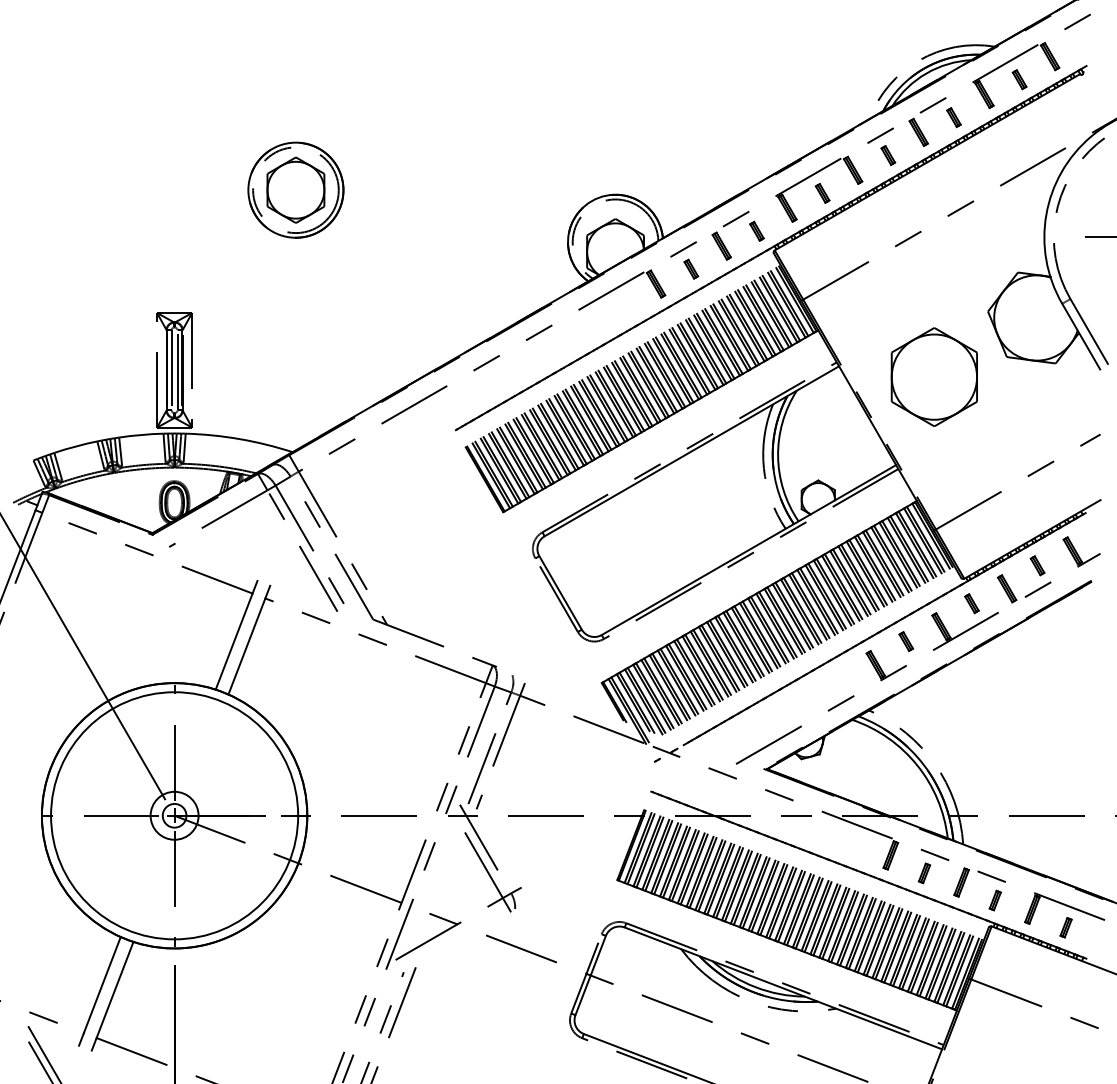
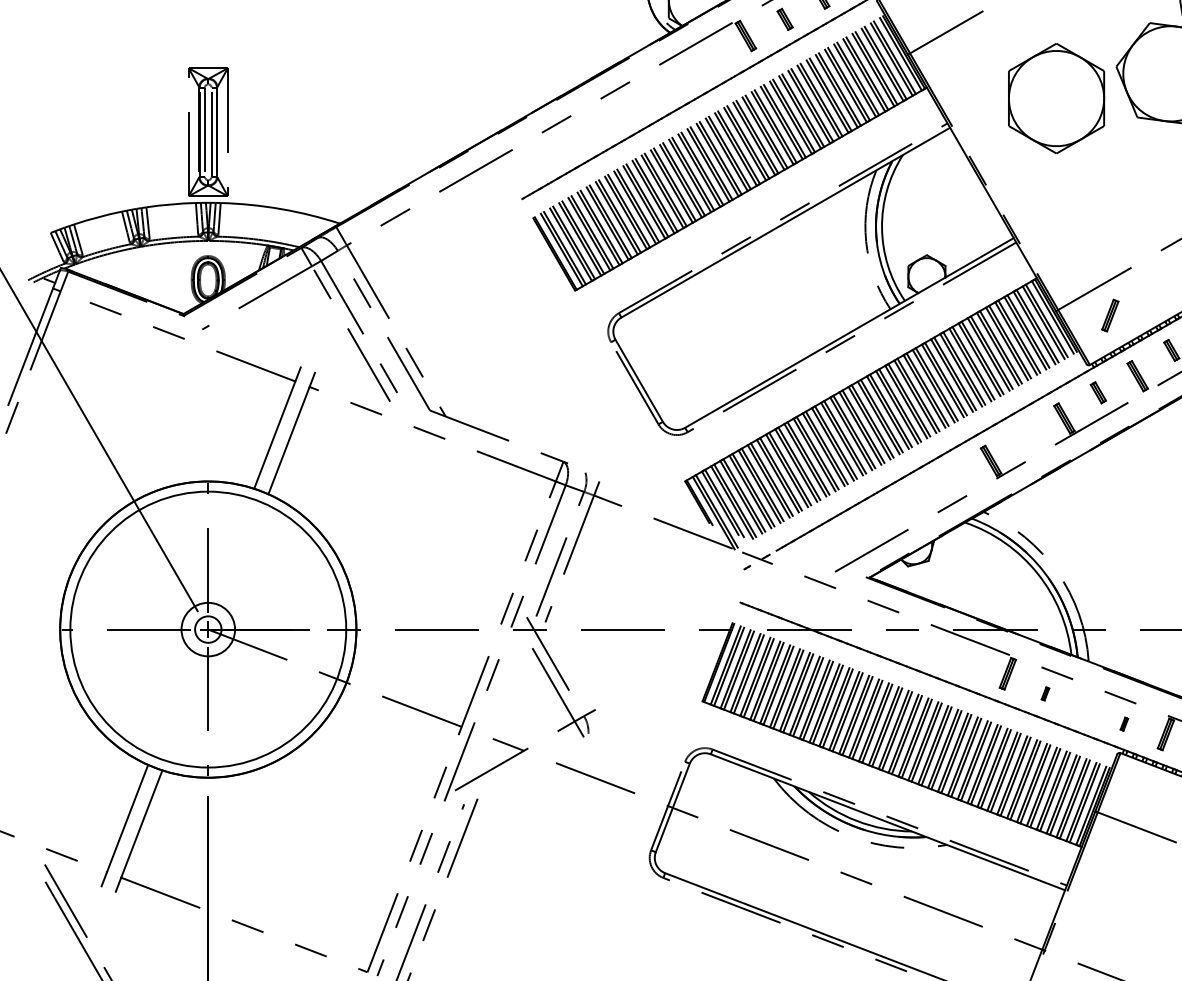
part: (933, 376) -> (1055, 97), moved
part: (906, 641) -> (1025, 435), removed
part: (924, 873) -> (1045, 694), size x0.6
part: (961, 882) -> (1110, 315), moved
part: (994, 900) -> (1123, 724), size x0.6

